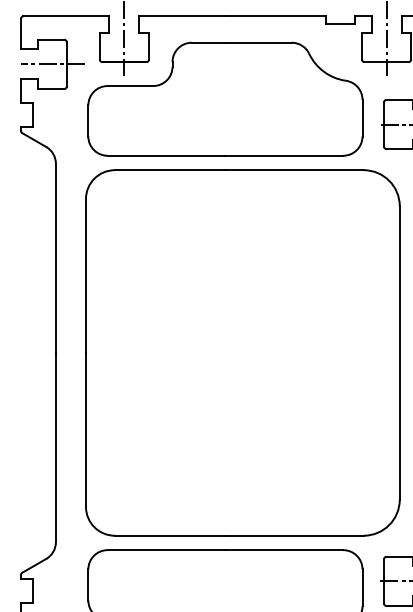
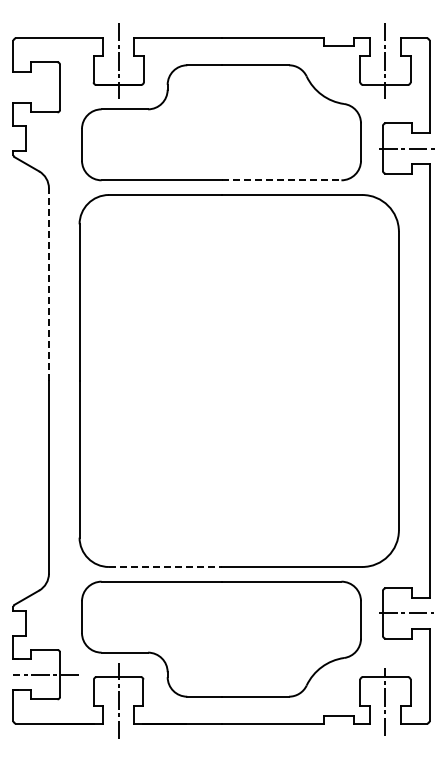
line: (53, 64) -> (46, 87), removed
line: (284, 155) -> (281, 180), solid -> dashed
line: (55, 258) -> (48, 284), solid -> dashed
line: (170, 535) -> (165, 566), solid -> dashed

